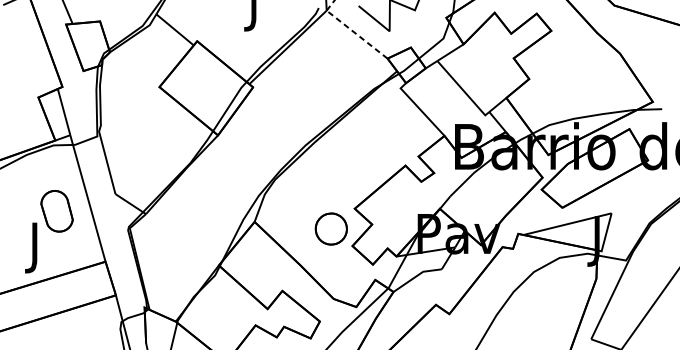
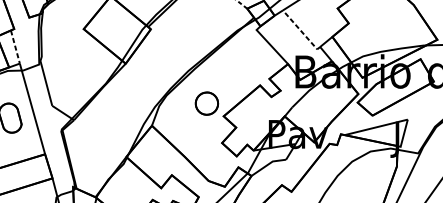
line: (463, 90) -> (301, 31), solid -> dashed
line: (64, 112) -> (15, 47), solid -> dashed
part: (330, 228) -> (206, 103), moved

